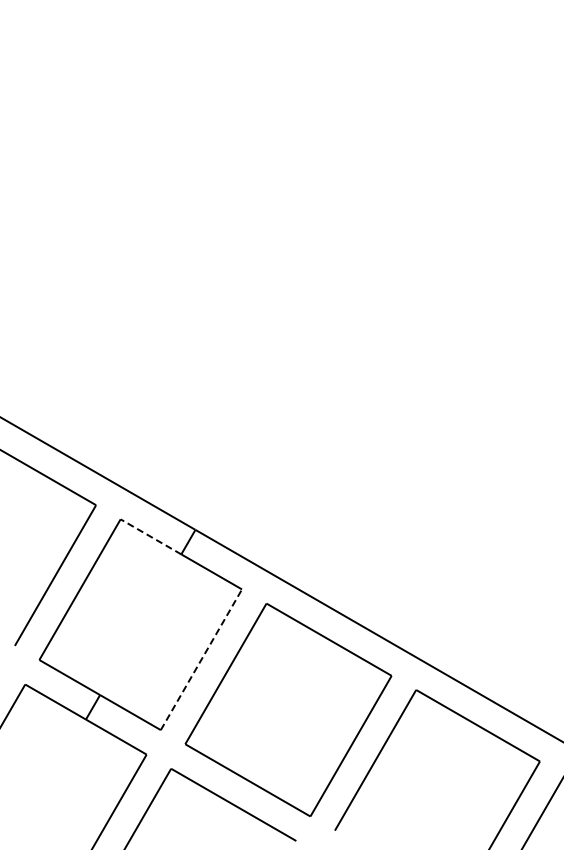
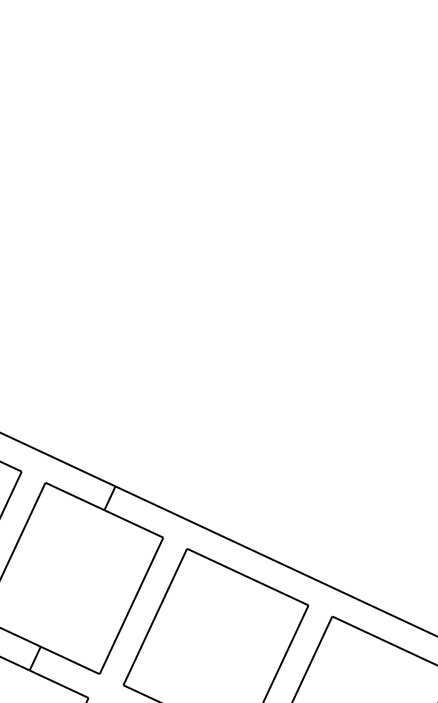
line: (150, 536) -> (74, 496), dashed -> solid
line: (201, 659) -> (131, 605), dashed -> solid

